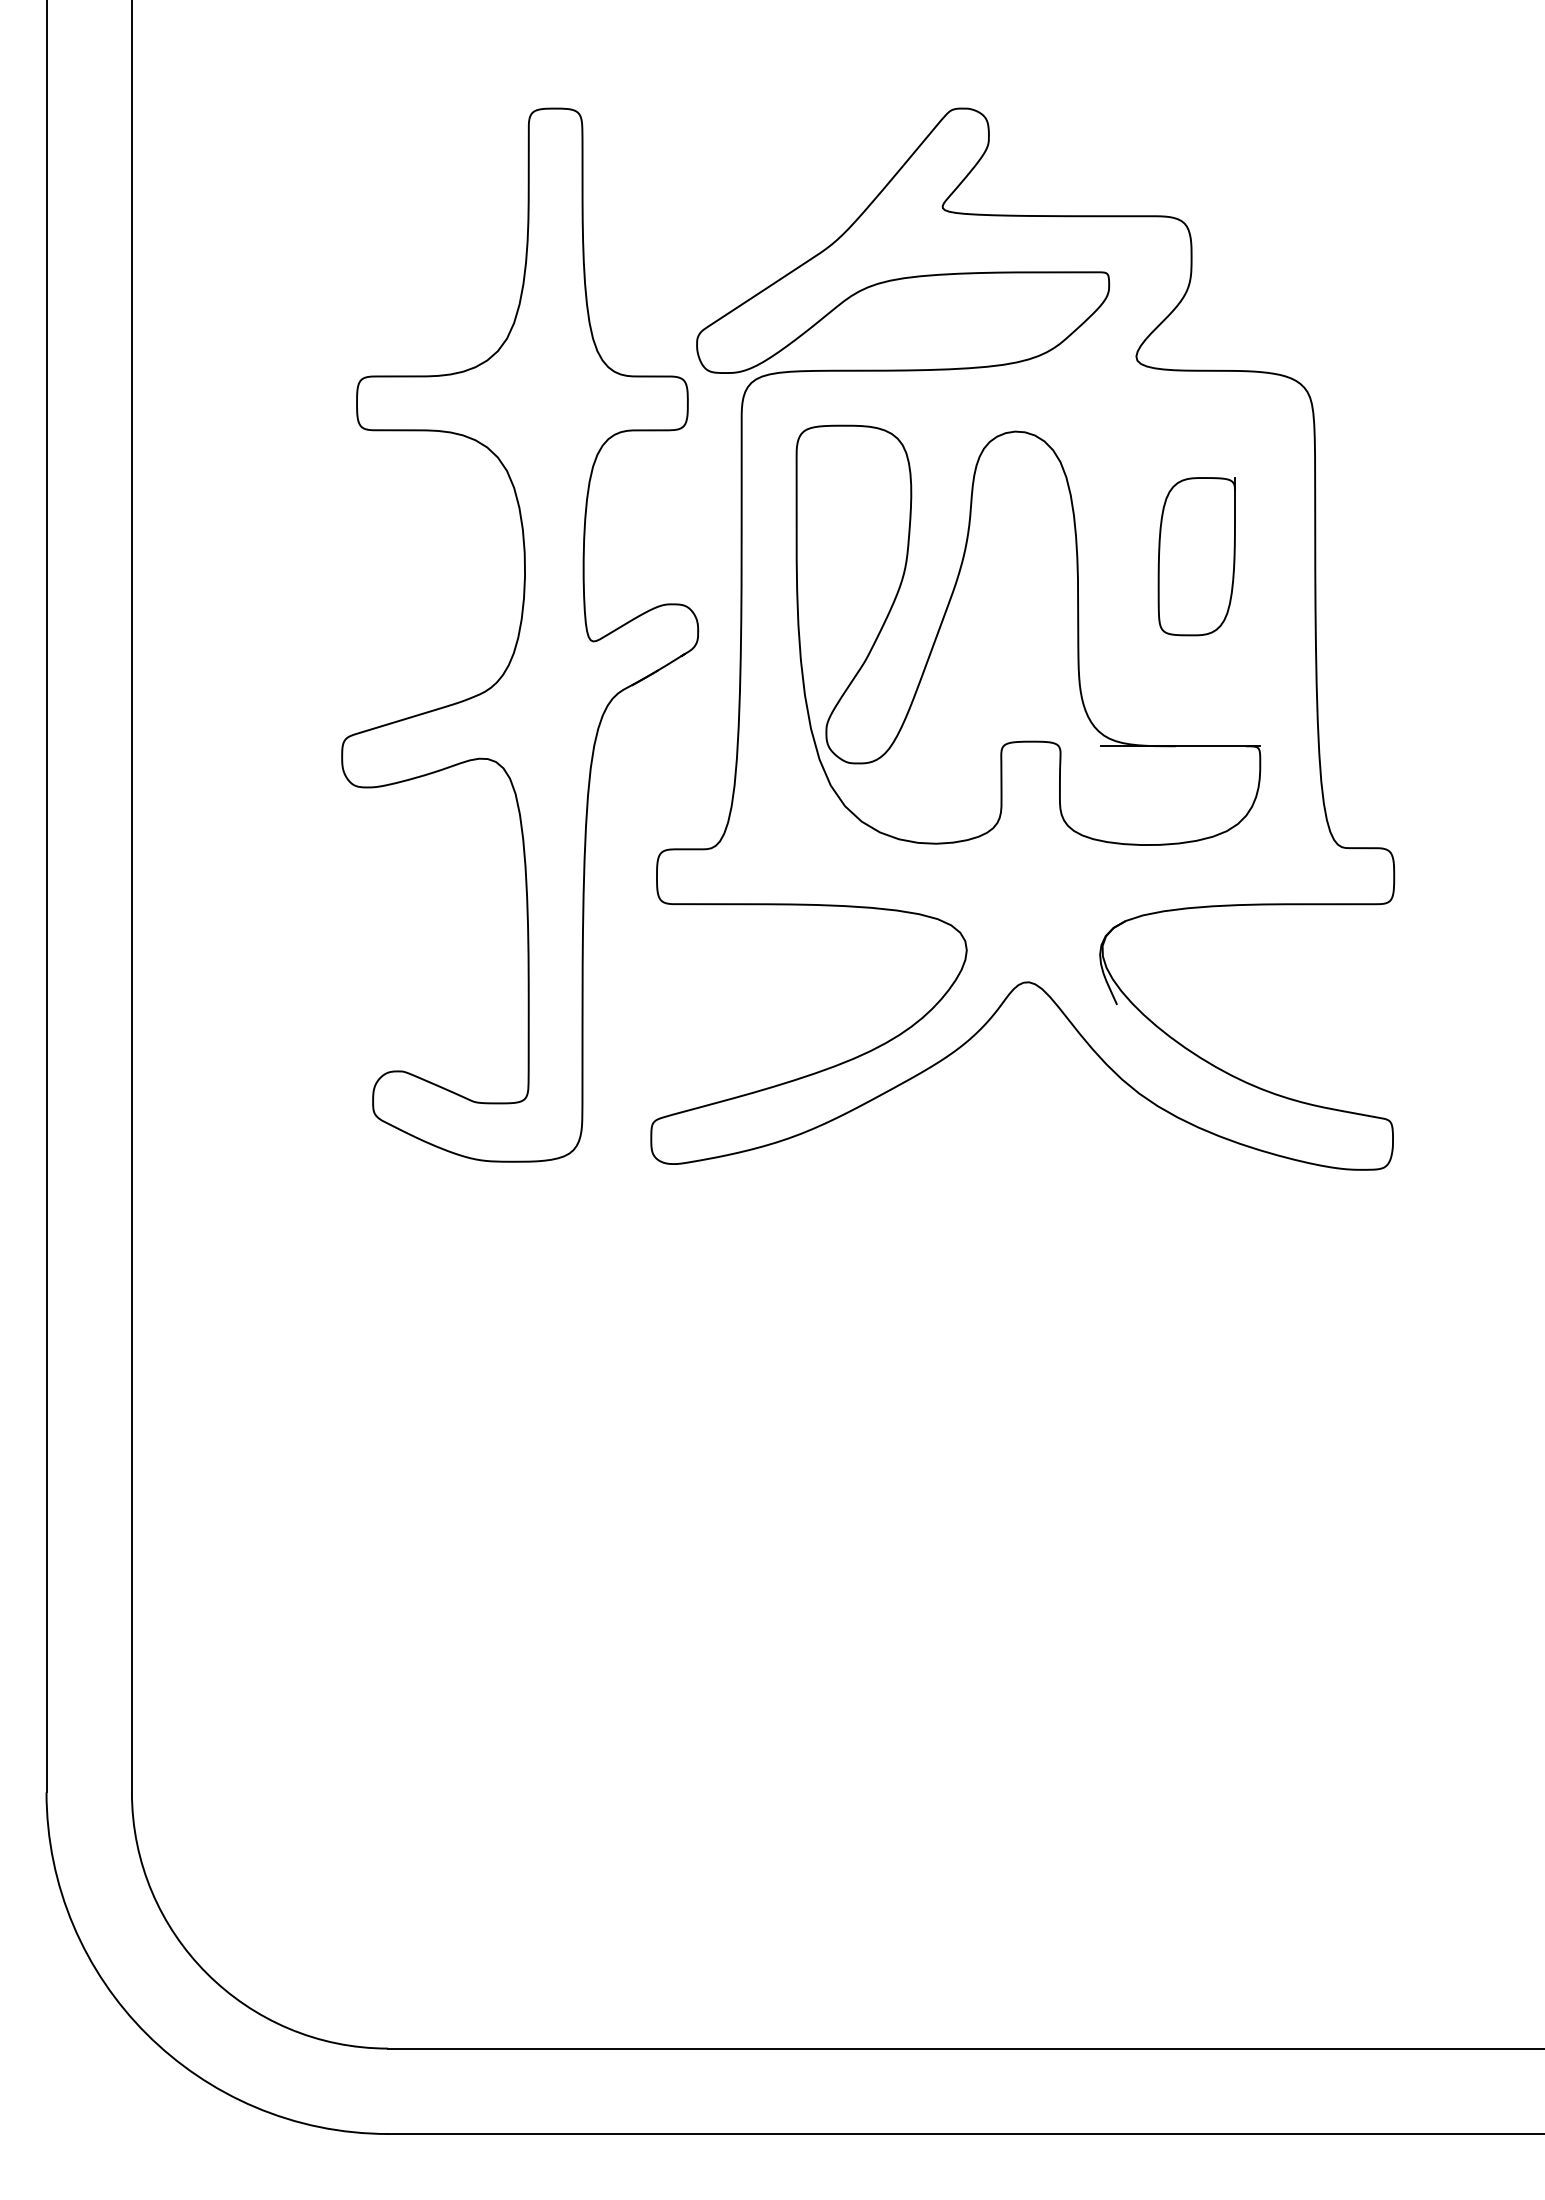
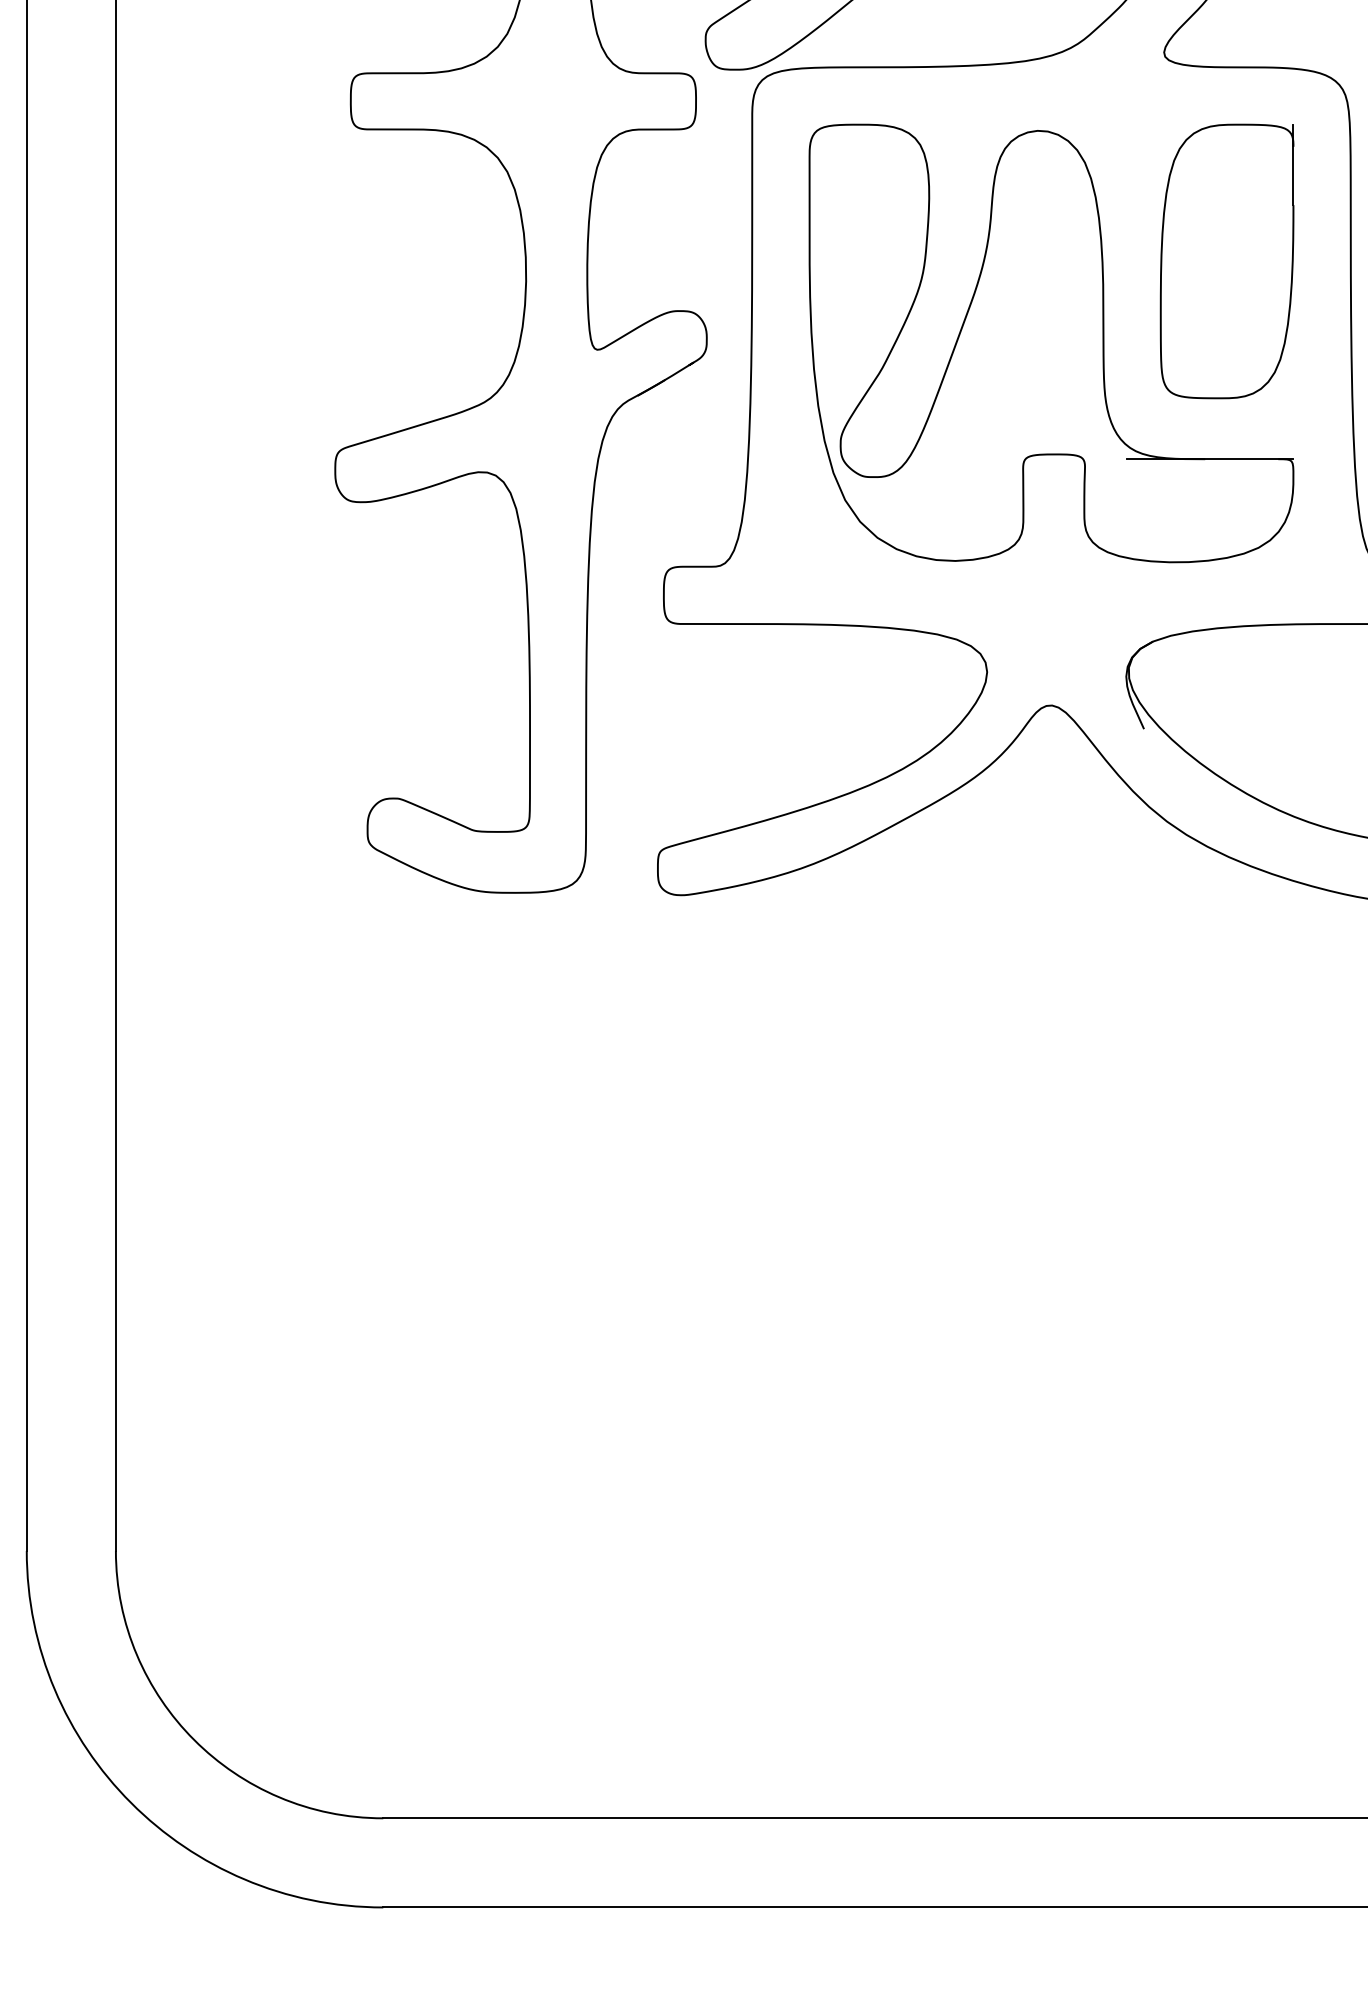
part: (1196, 556) -> (1226, 261), size x1.67

